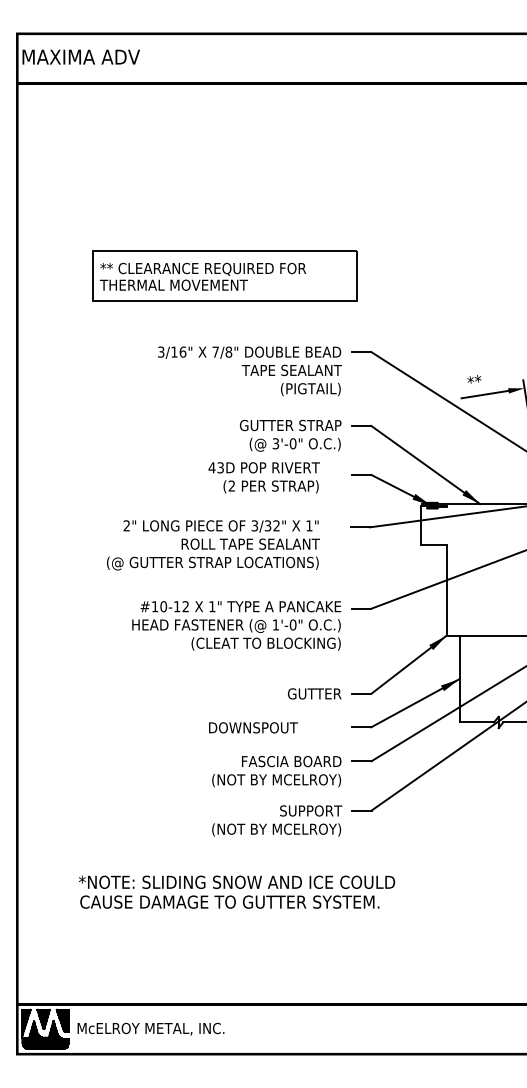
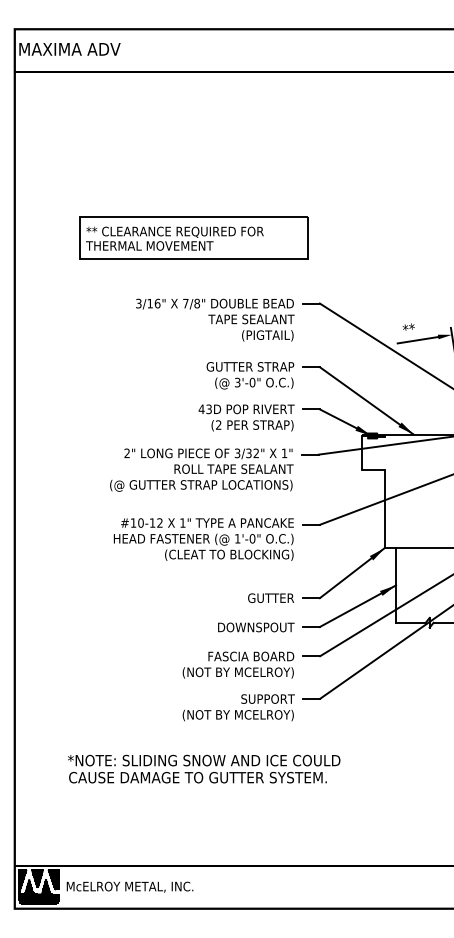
text: (264, 477) -> (246, 417), moved
text: (213, 544) -> (201, 469), moved
text: (253, 727) -> (256, 627), moved

